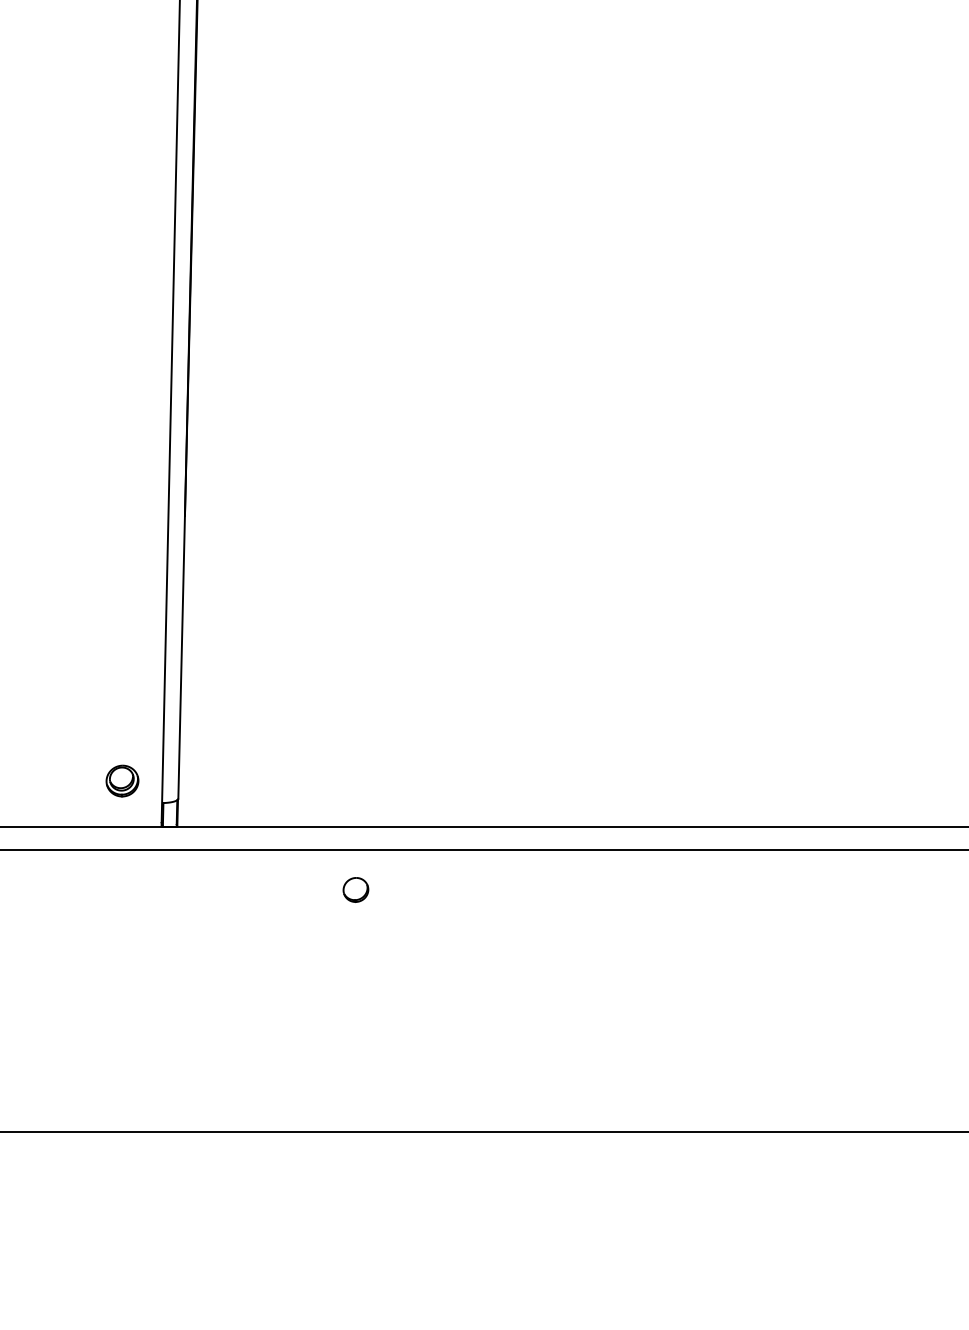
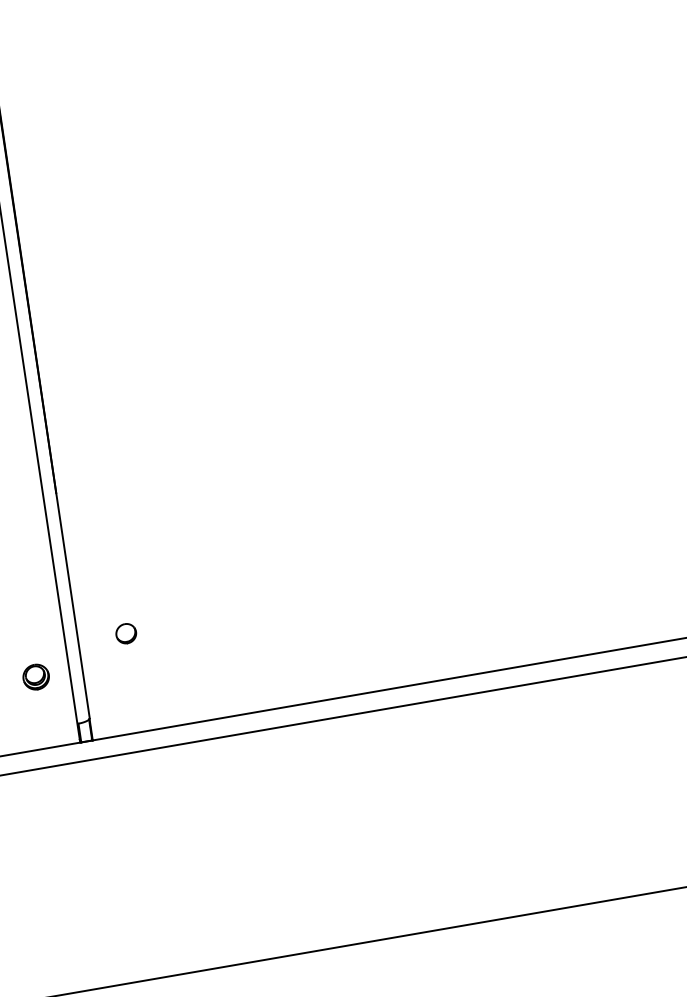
part: (122, 780) -> (36, 676), moved
part: (355, 889) -> (125, 633), moved

